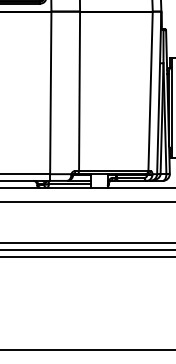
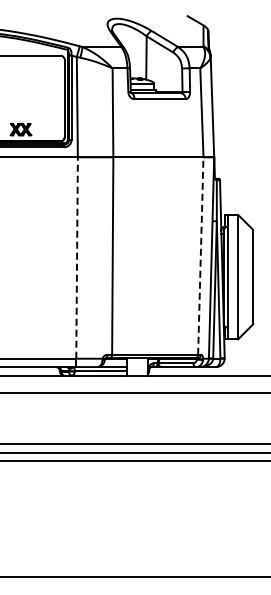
line: (150, 90) -> (200, 255), solid -> dashed
line: (51, 92) -> (77, 257), solid -> dashed

